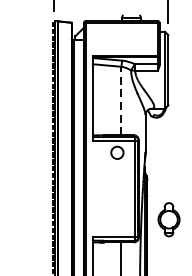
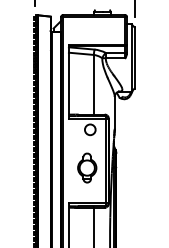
line: (121, 100) -> (93, 84), dashed -> solid
part: (169, 219) -> (87, 167), moved

